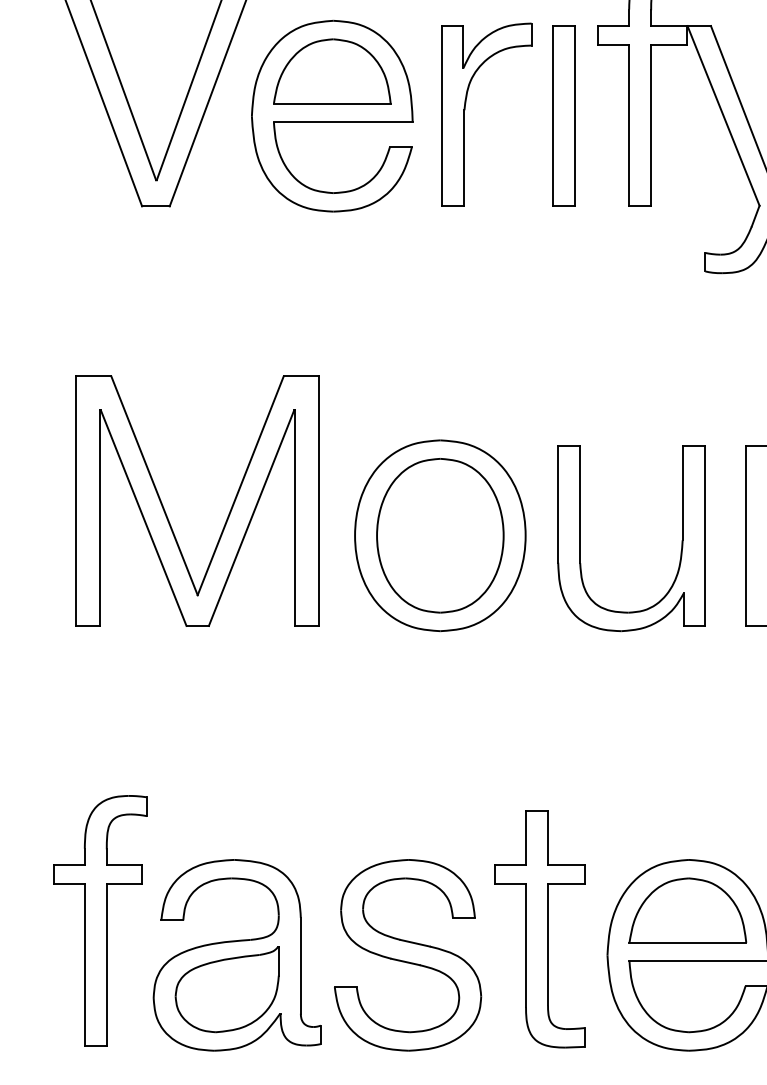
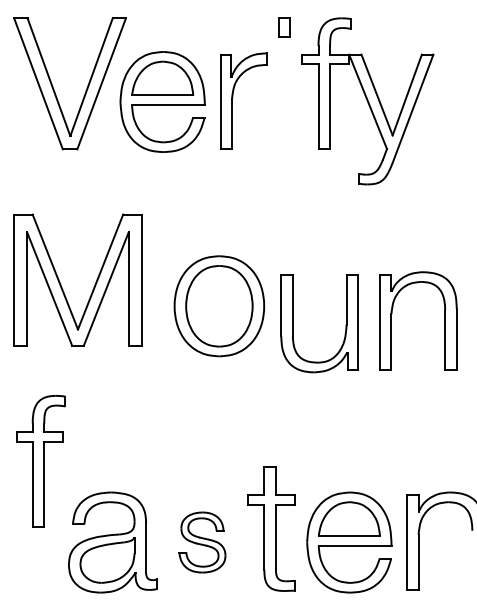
part: (564, 115) -> (284, 101), removed
part: (166, 509) -> (61, 284), moved
part: (440, 536) -> (219, 306), moved
part: (99, 920) -> (40, 461), moved
part: (408, 955) -> (202, 542), size x0.6

